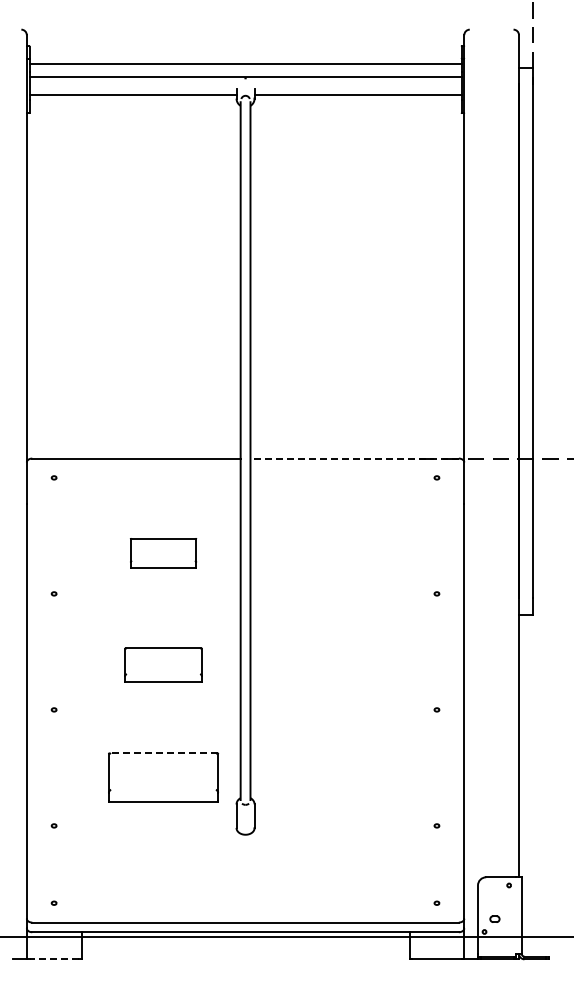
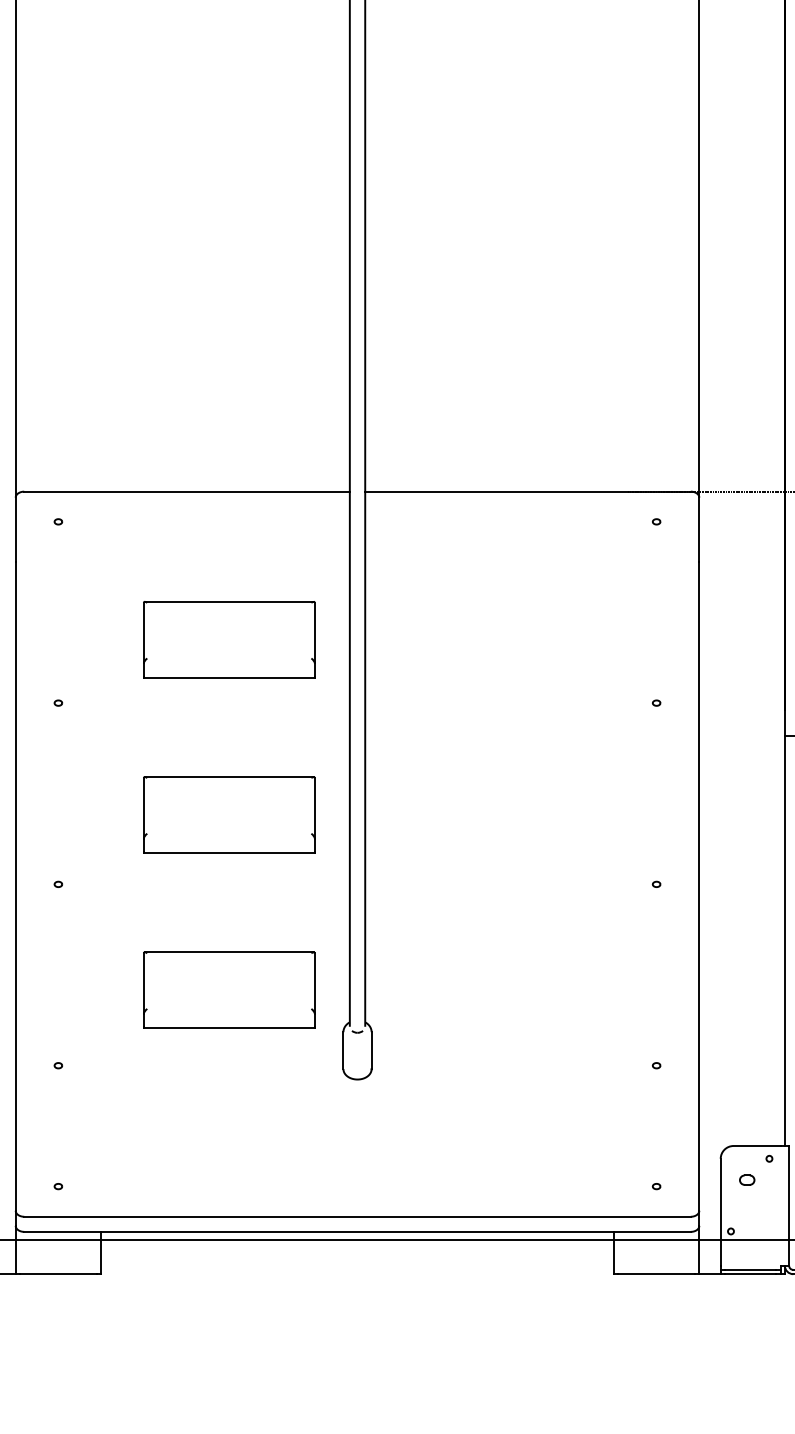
line: (354, 458) -> (527, 491), dashed -> solid
part: (163, 553) -> (229, 640), size x1.67
part: (163, 665) -> (229, 815), size x1.43
line: (163, 753) -> (229, 952), dashed -> solid
part: (494, 918) -> (746, 1179), moved
line: (54, 959) -> (58, 1274), dashed -> solid

